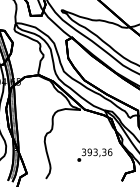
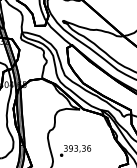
text: (94, 154) -> (75, 150), moved

